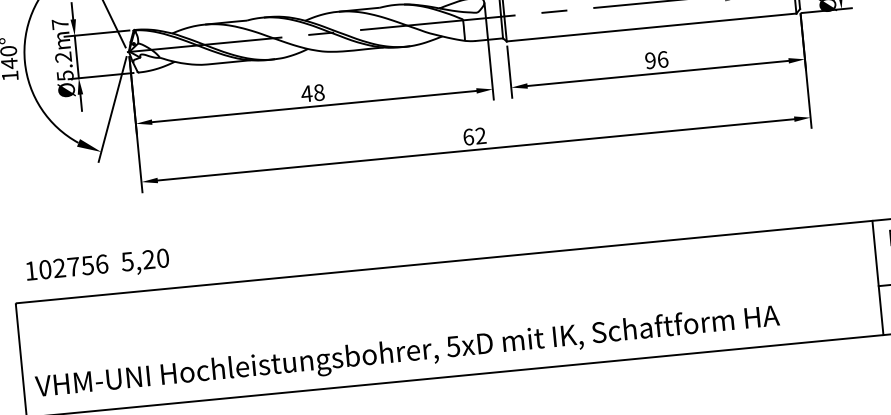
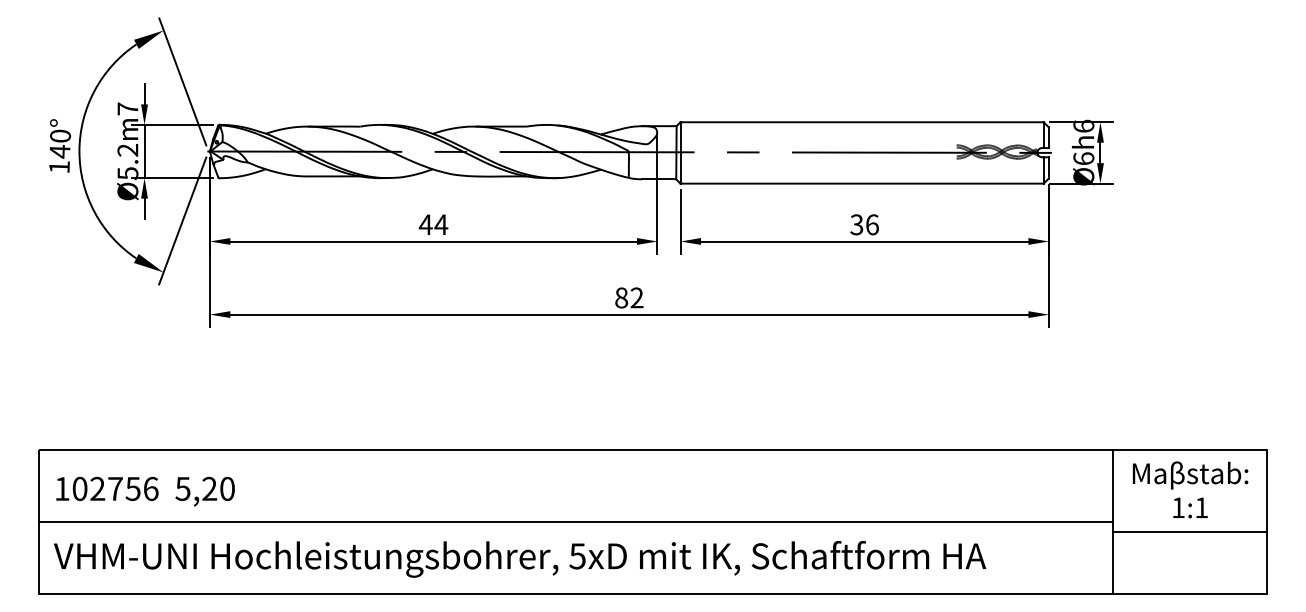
text: (650, 60) -> (856, 224), 96 -> 36
text: (319, 92) -> (441, 224), 48 -> 44
text: (468, 136) -> (621, 297), 62 -> 82
text: (97, 266) -> (145, 491), moved
line: (449, 318) -> (576, 521), added

